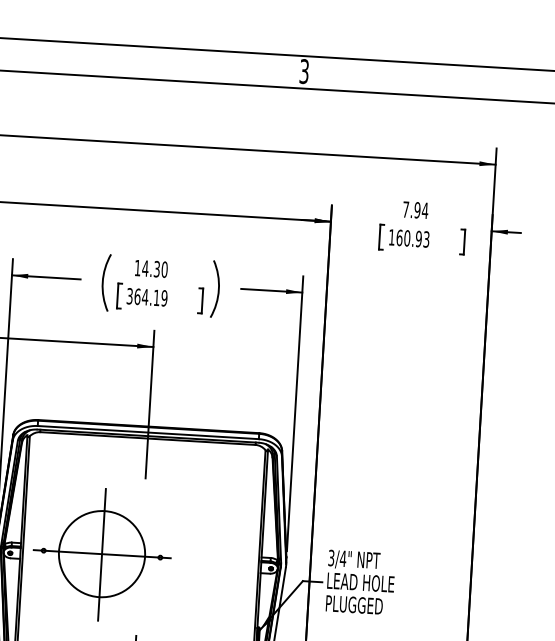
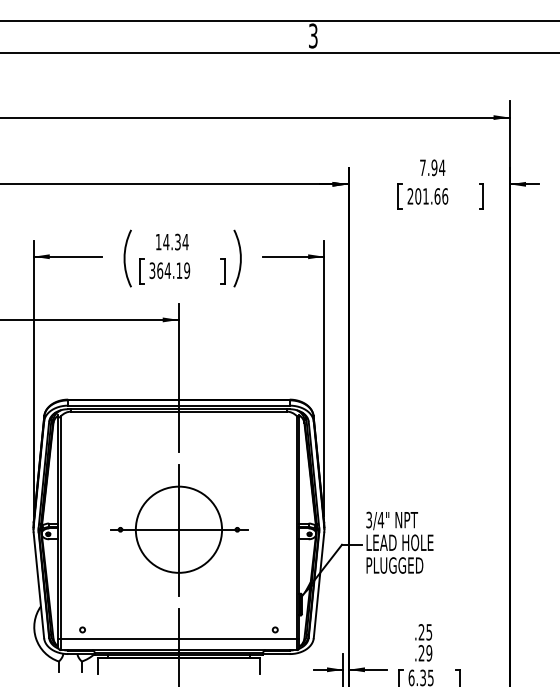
text: (408, 238) -> (427, 196), 160.93 -> 201.66
text: (164, 269) -> (185, 241), 14.30 -> 14.34
part: (102, 554) -> (179, 530), moved

